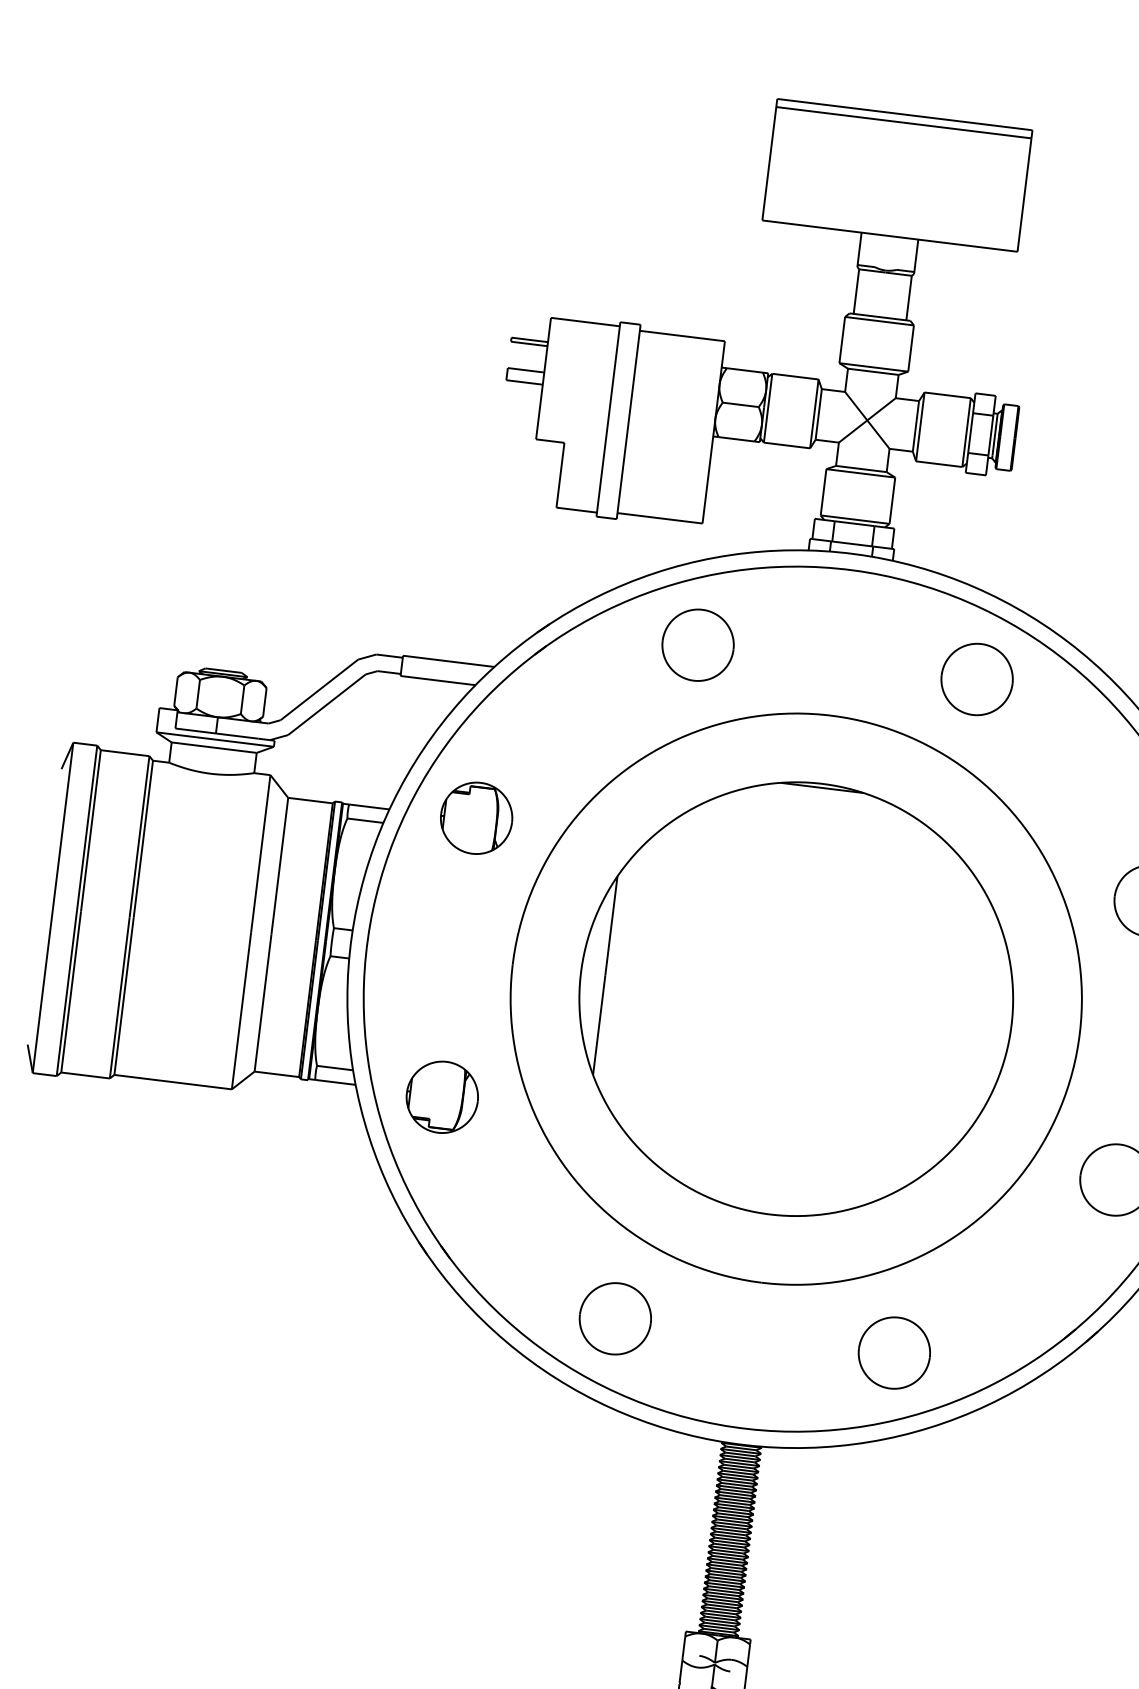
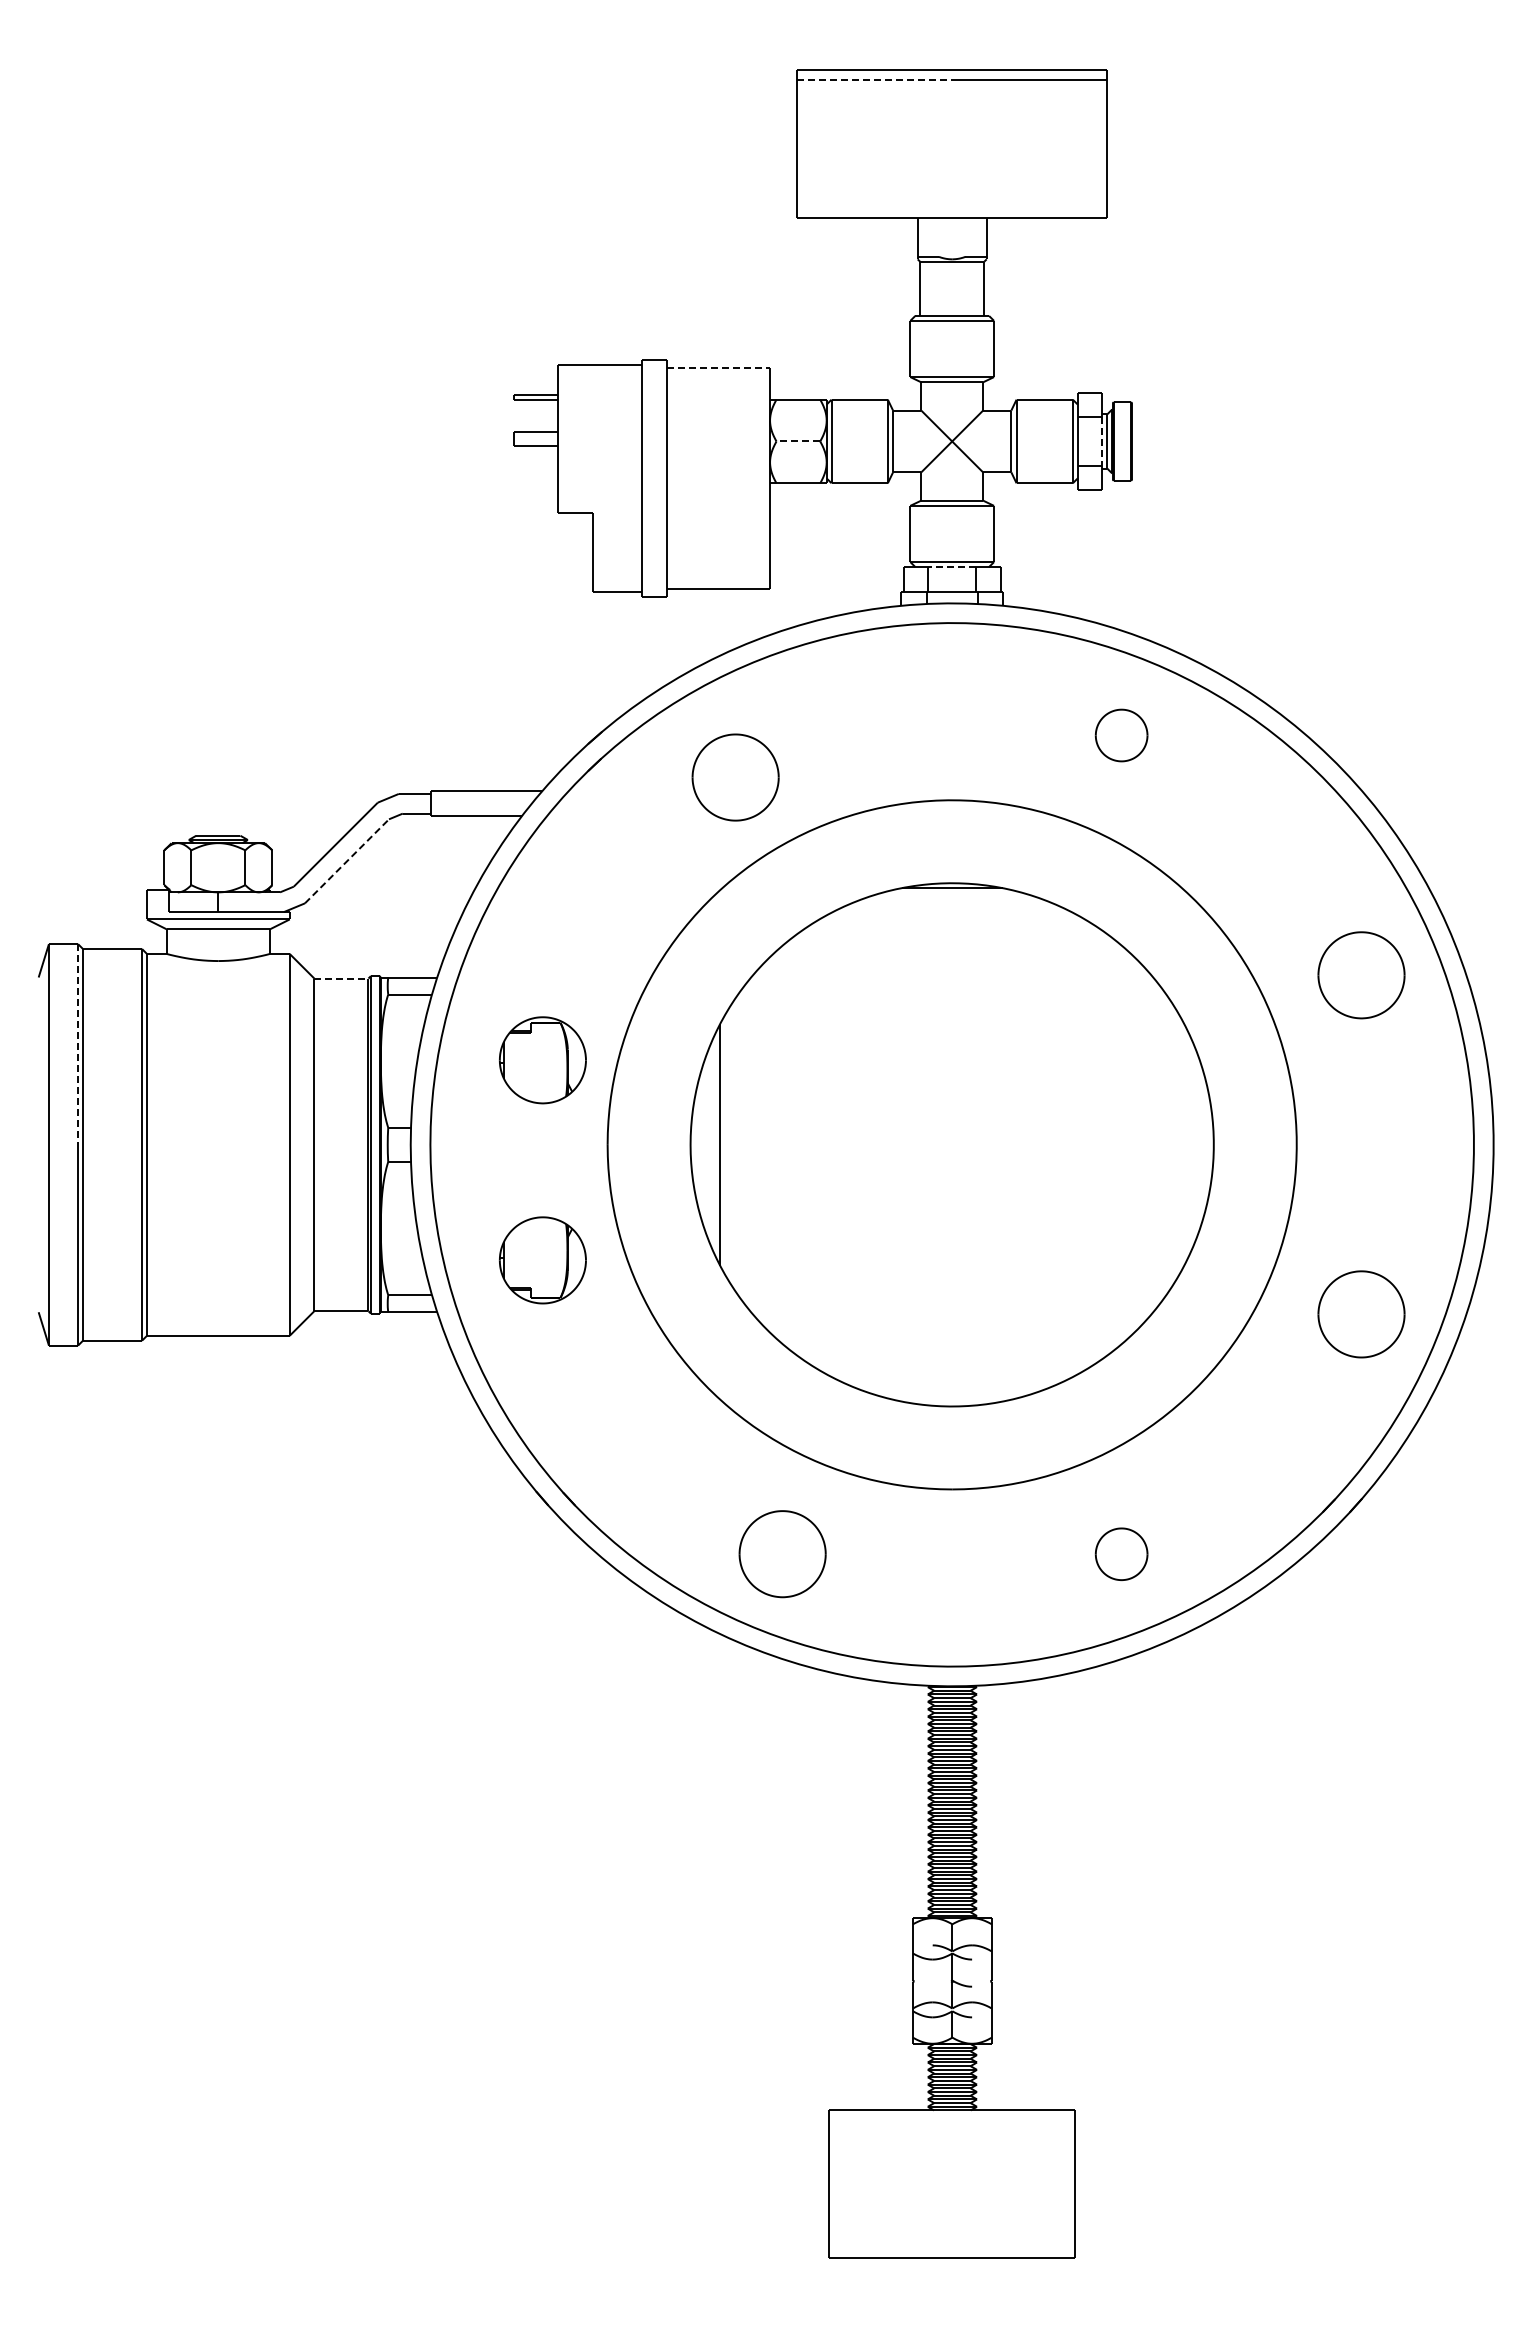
line: (839, 114) -> (874, 79), solid -> dashed
line: (682, 335) -> (718, 367), solid -> dashed
line: (740, 404) -> (798, 441), solid -> dashed
line: (990, 435) -> (1102, 441), solid -> dashed
line: (854, 524) -> (951, 567), solid -> dashed
part: (697, 645) -> (735, 777), moved
part: (976, 679) -> (1121, 735), size x0.6
line: (327, 704) -> (347, 861), solid -> dashed
line: (310, 800) -> (341, 978), solid -> dashed
part: (476, 818) -> (542, 1060), moved
line: (87, 828) -> (78, 1044), solid -> dashed
part: (442, 1097) -> (542, 1260), moved
part: (894, 1353) -> (1121, 1554), size x0.6

